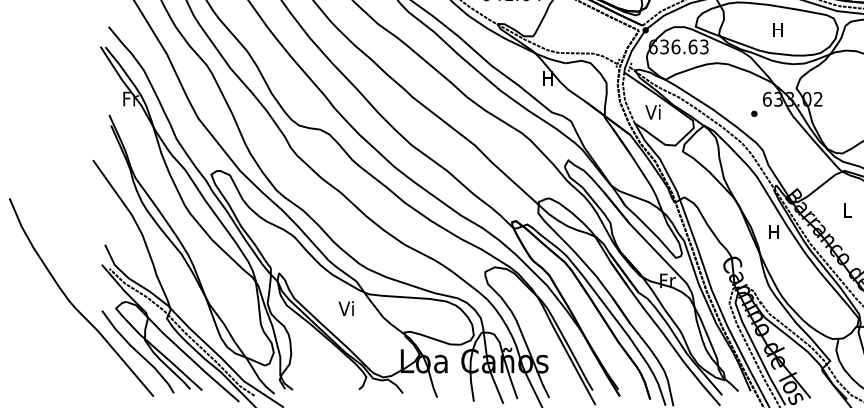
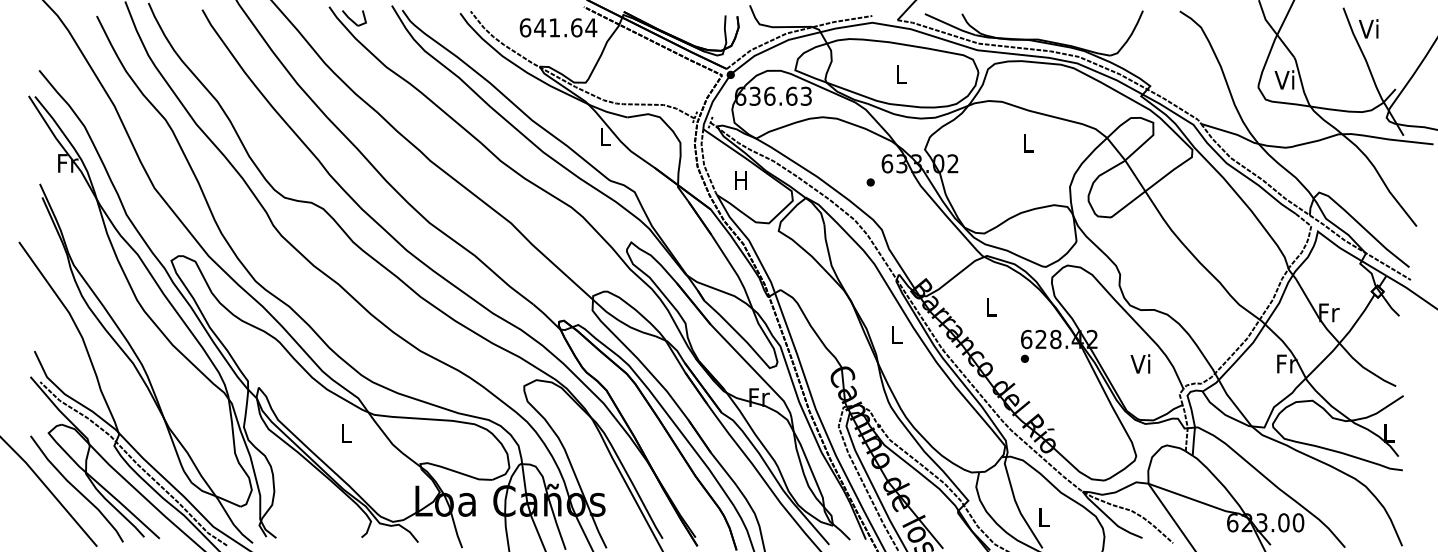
text: (777, 29) -> (900, 74), H -> L
text: (547, 78) -> (604, 136), H -> L
text: (652, 111) -> (739, 179), Vi -> H
text: (774, 231) -> (896, 334), H -> L
text: (345, 307) -> (344, 432), Vi -> L

